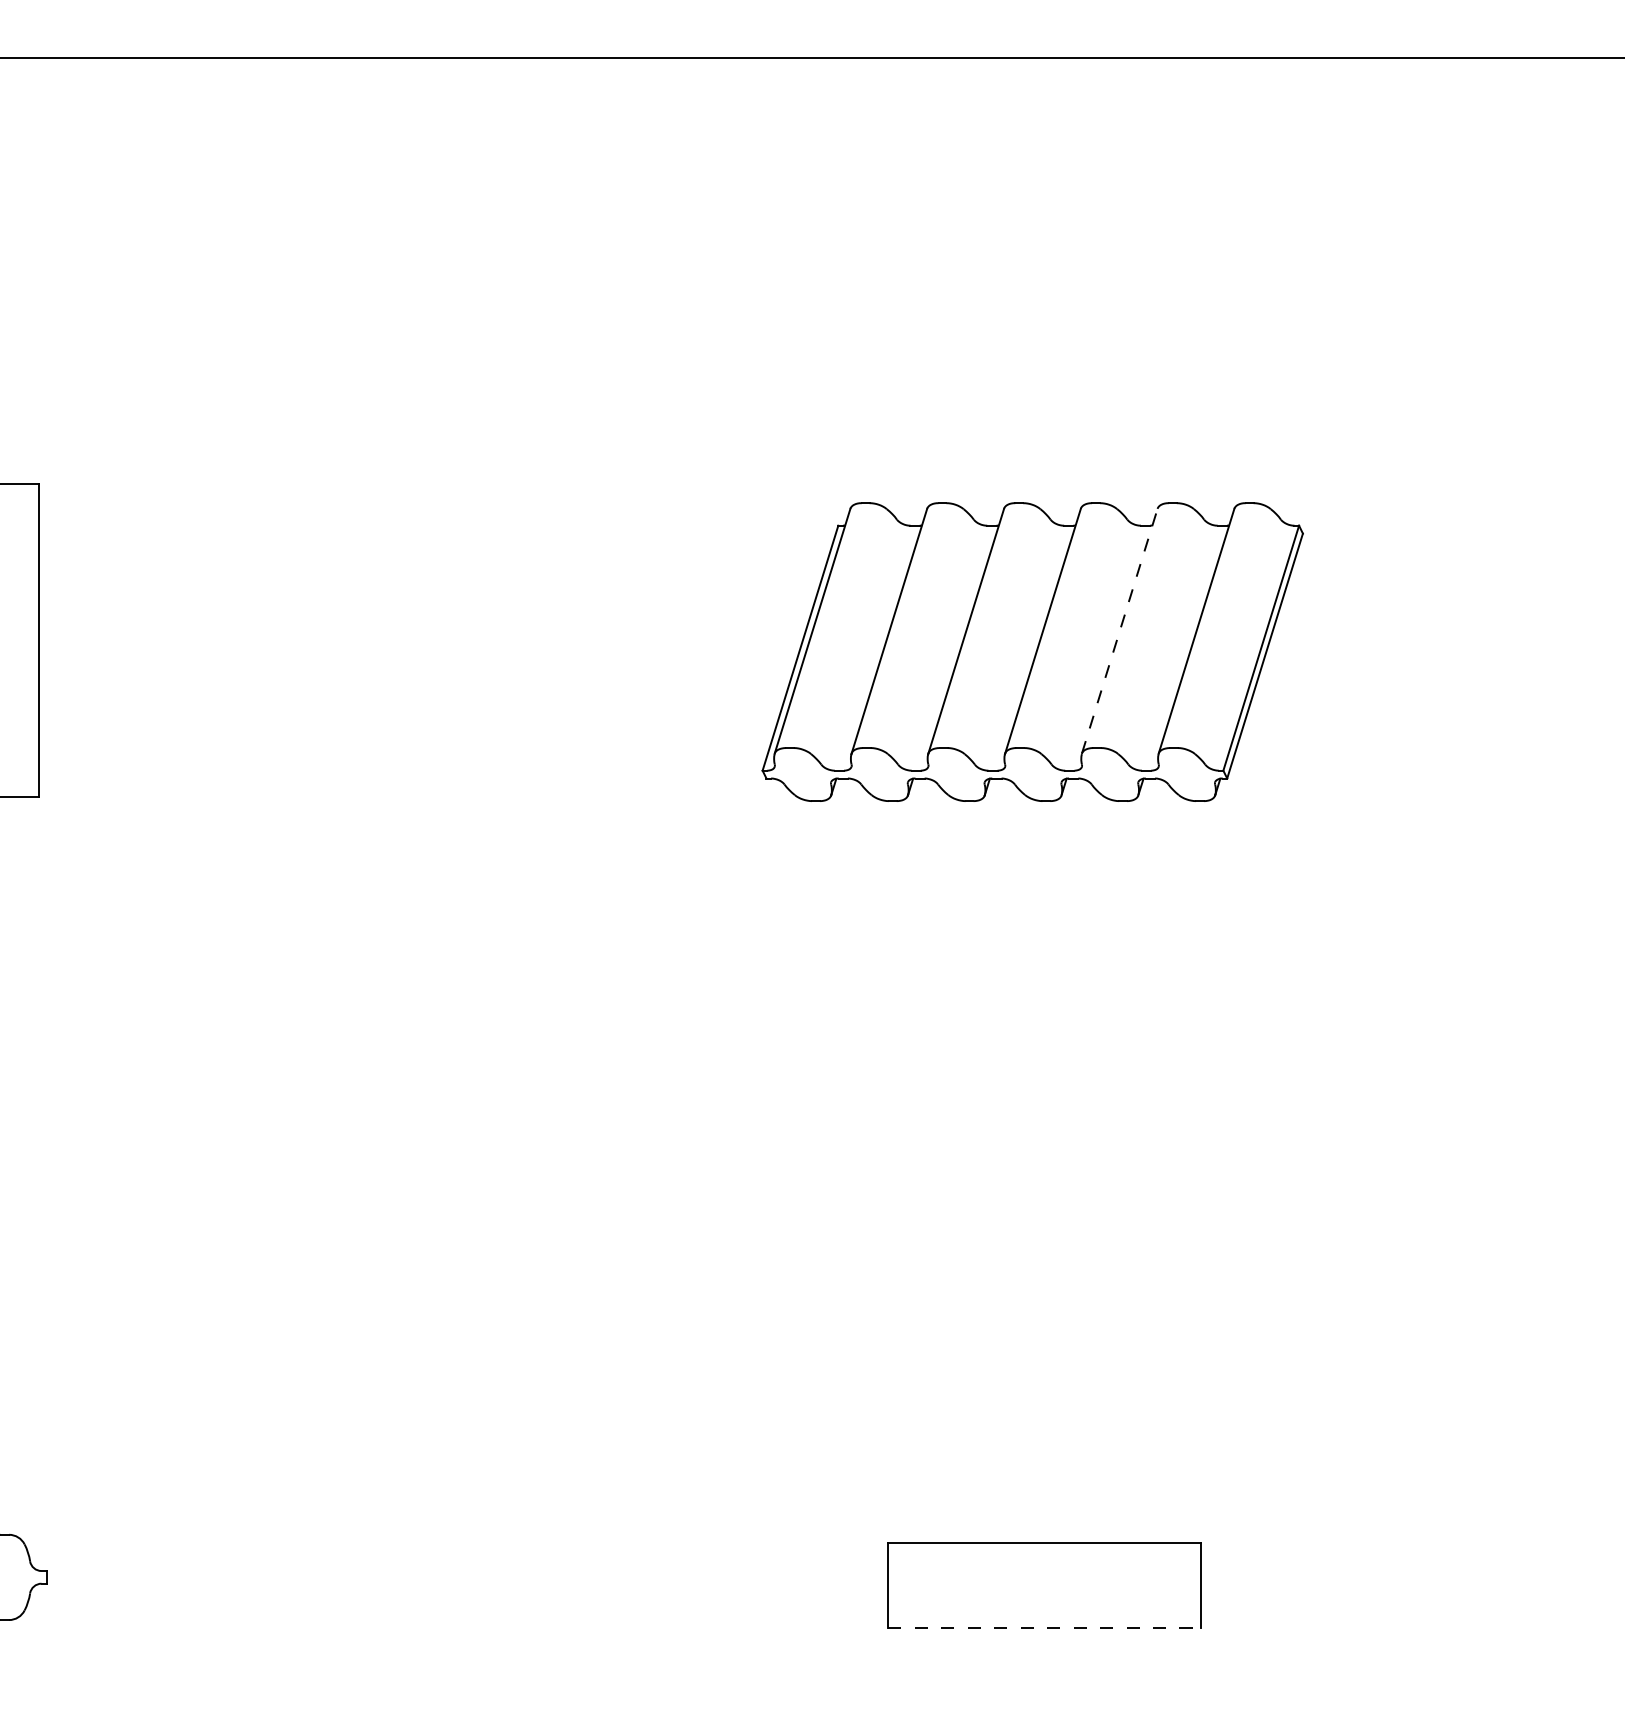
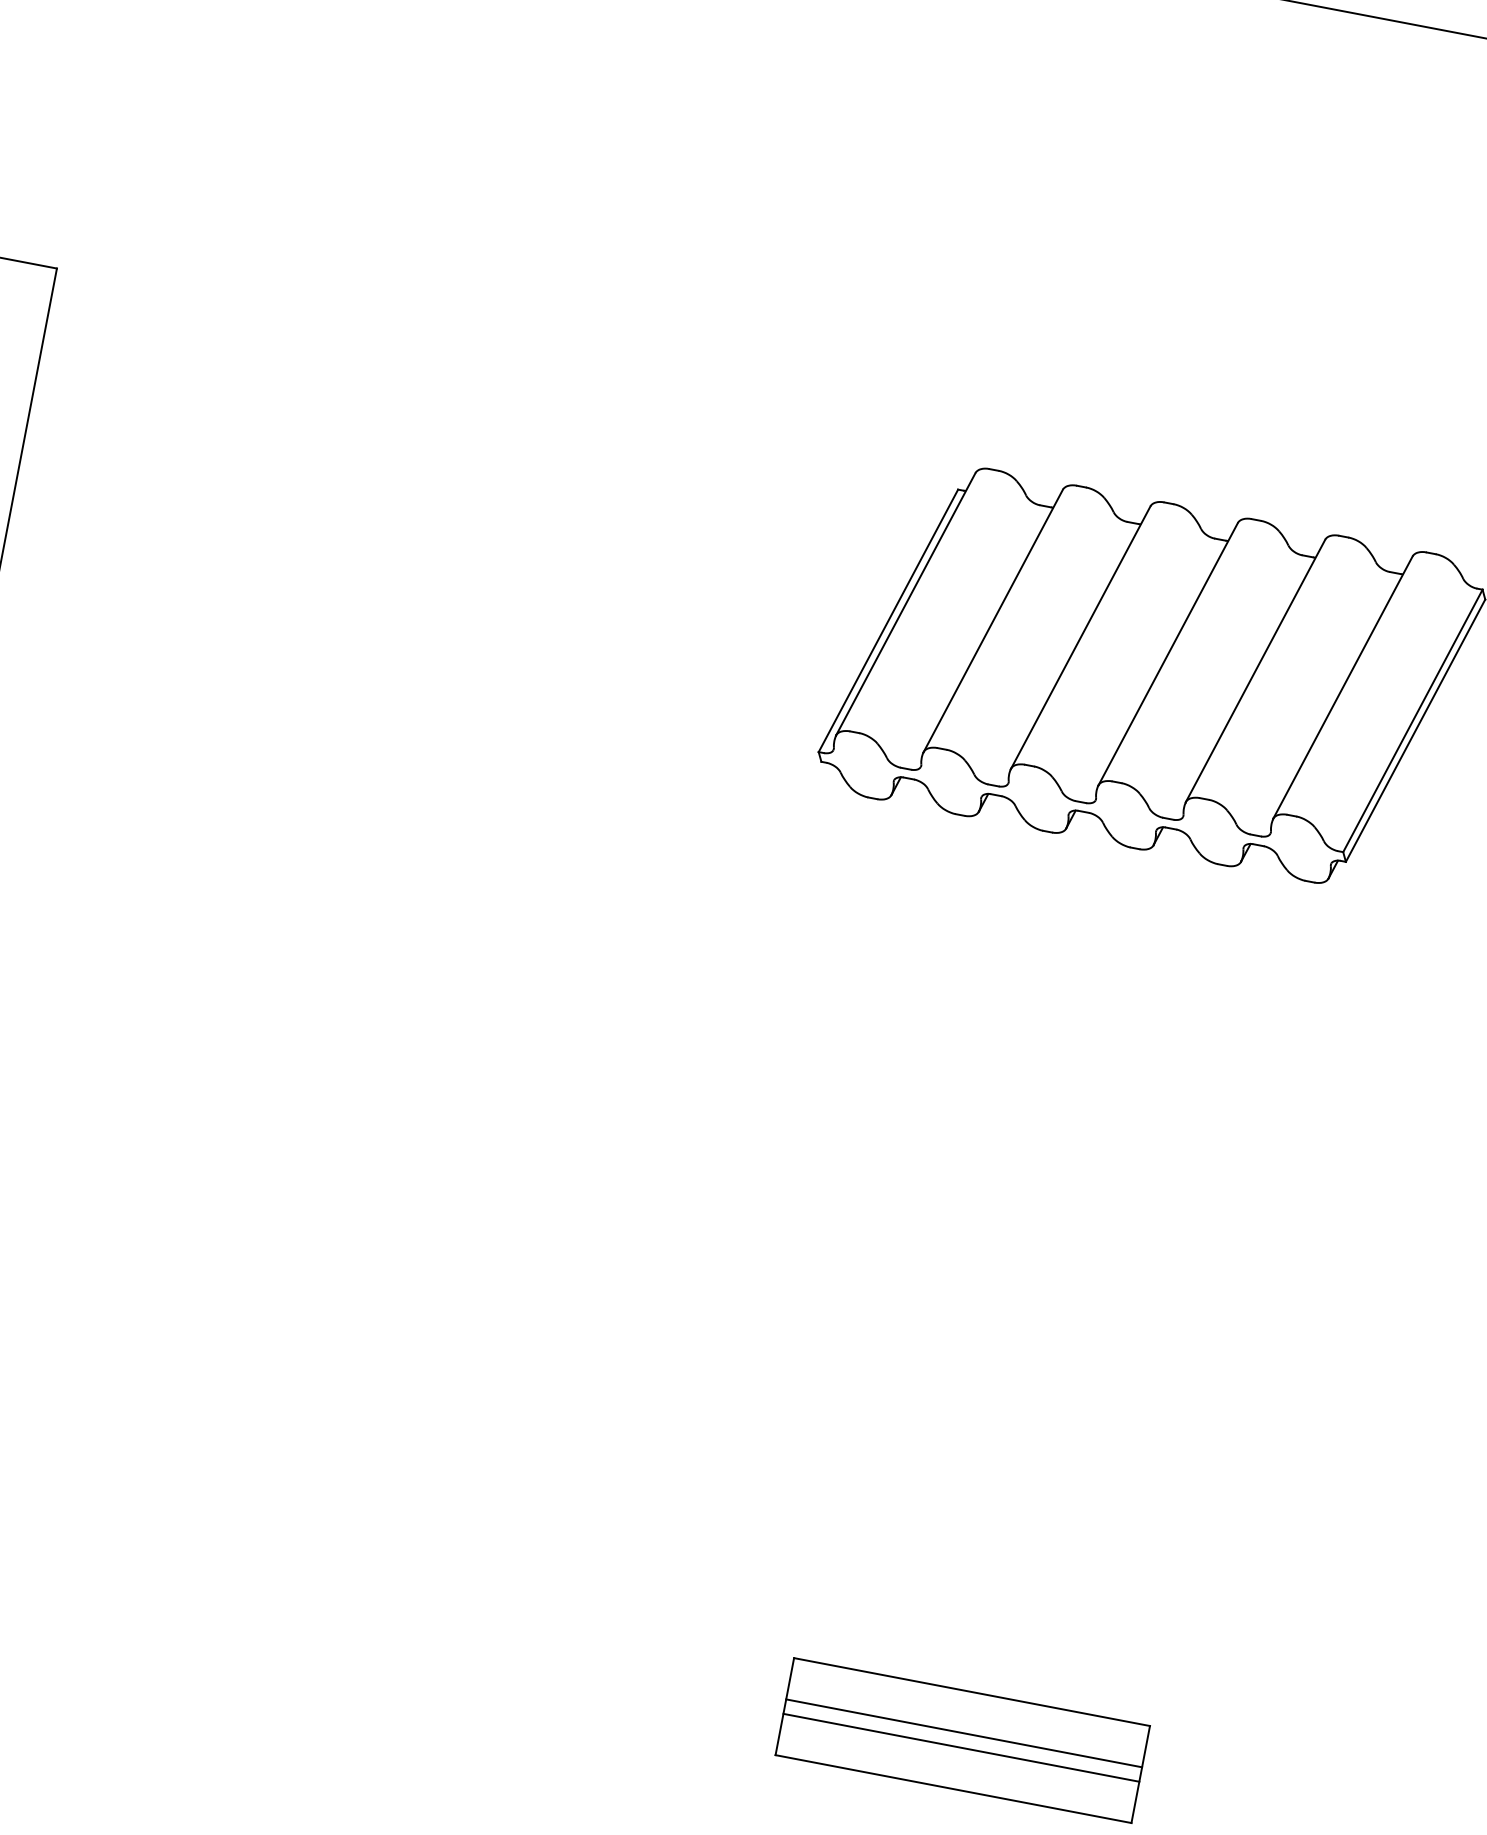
line: (1119, 630) -> (1255, 670), dashed -> solid
line: (1044, 1578) -> (964, 1732), added
line: (1044, 1591) -> (961, 1747), added
line: (1045, 1627) -> (954, 1788), dashed -> solid

